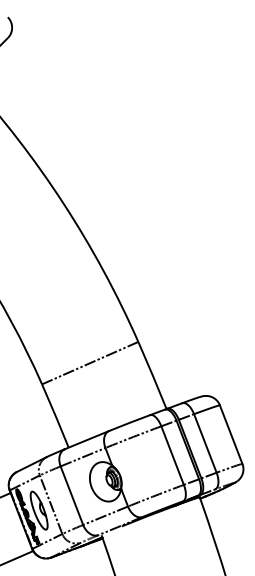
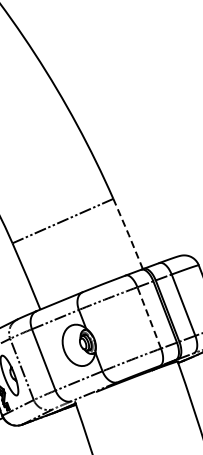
line: (152, 375) -> (128, 234), solid -> dashed
line: (172, 455) -> (149, 317), solid -> dashed

